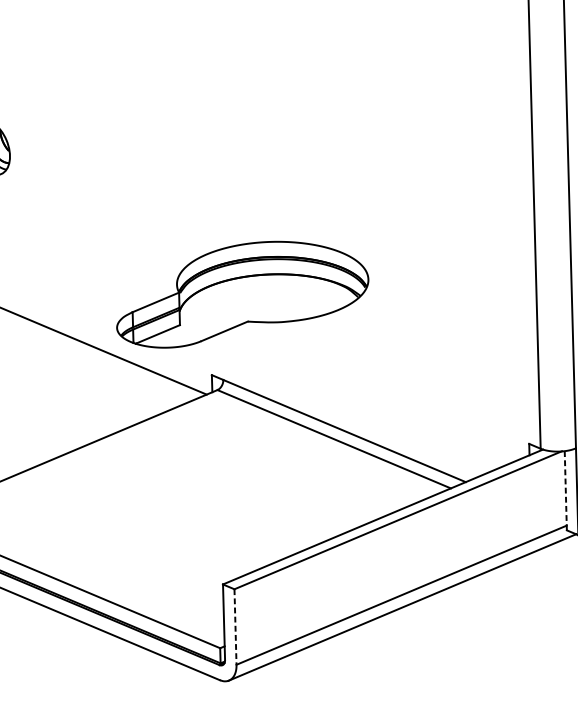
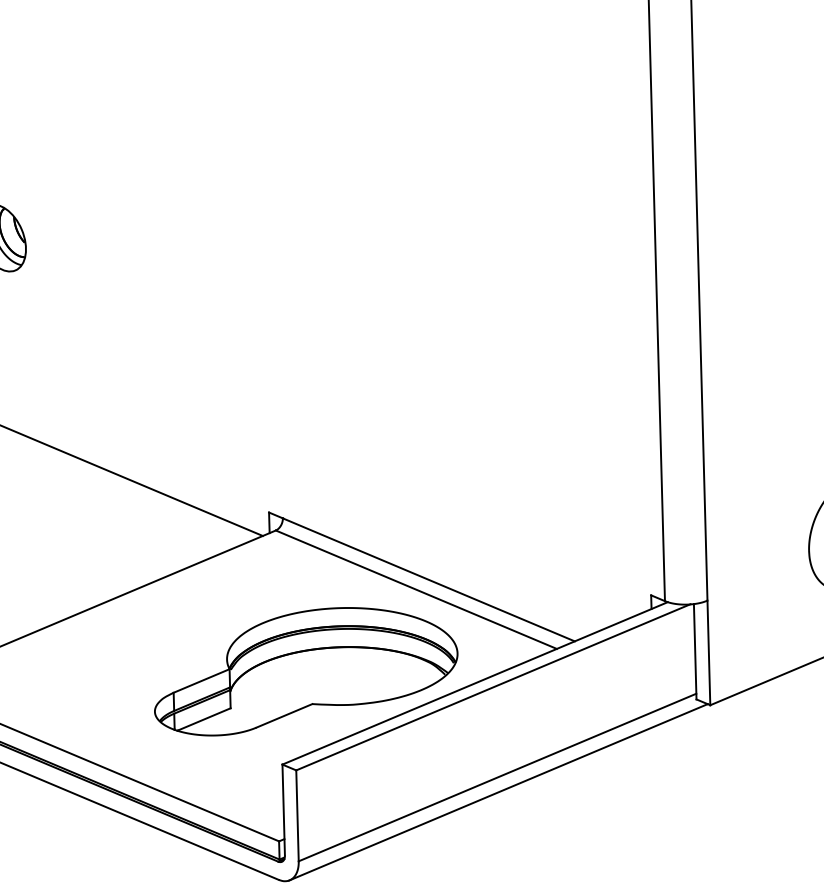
part: (242, 294) -> (306, 671), moved
line: (566, 490) -> (695, 651), dashed -> solid
line: (235, 627) -> (297, 816), dashed -> solid

